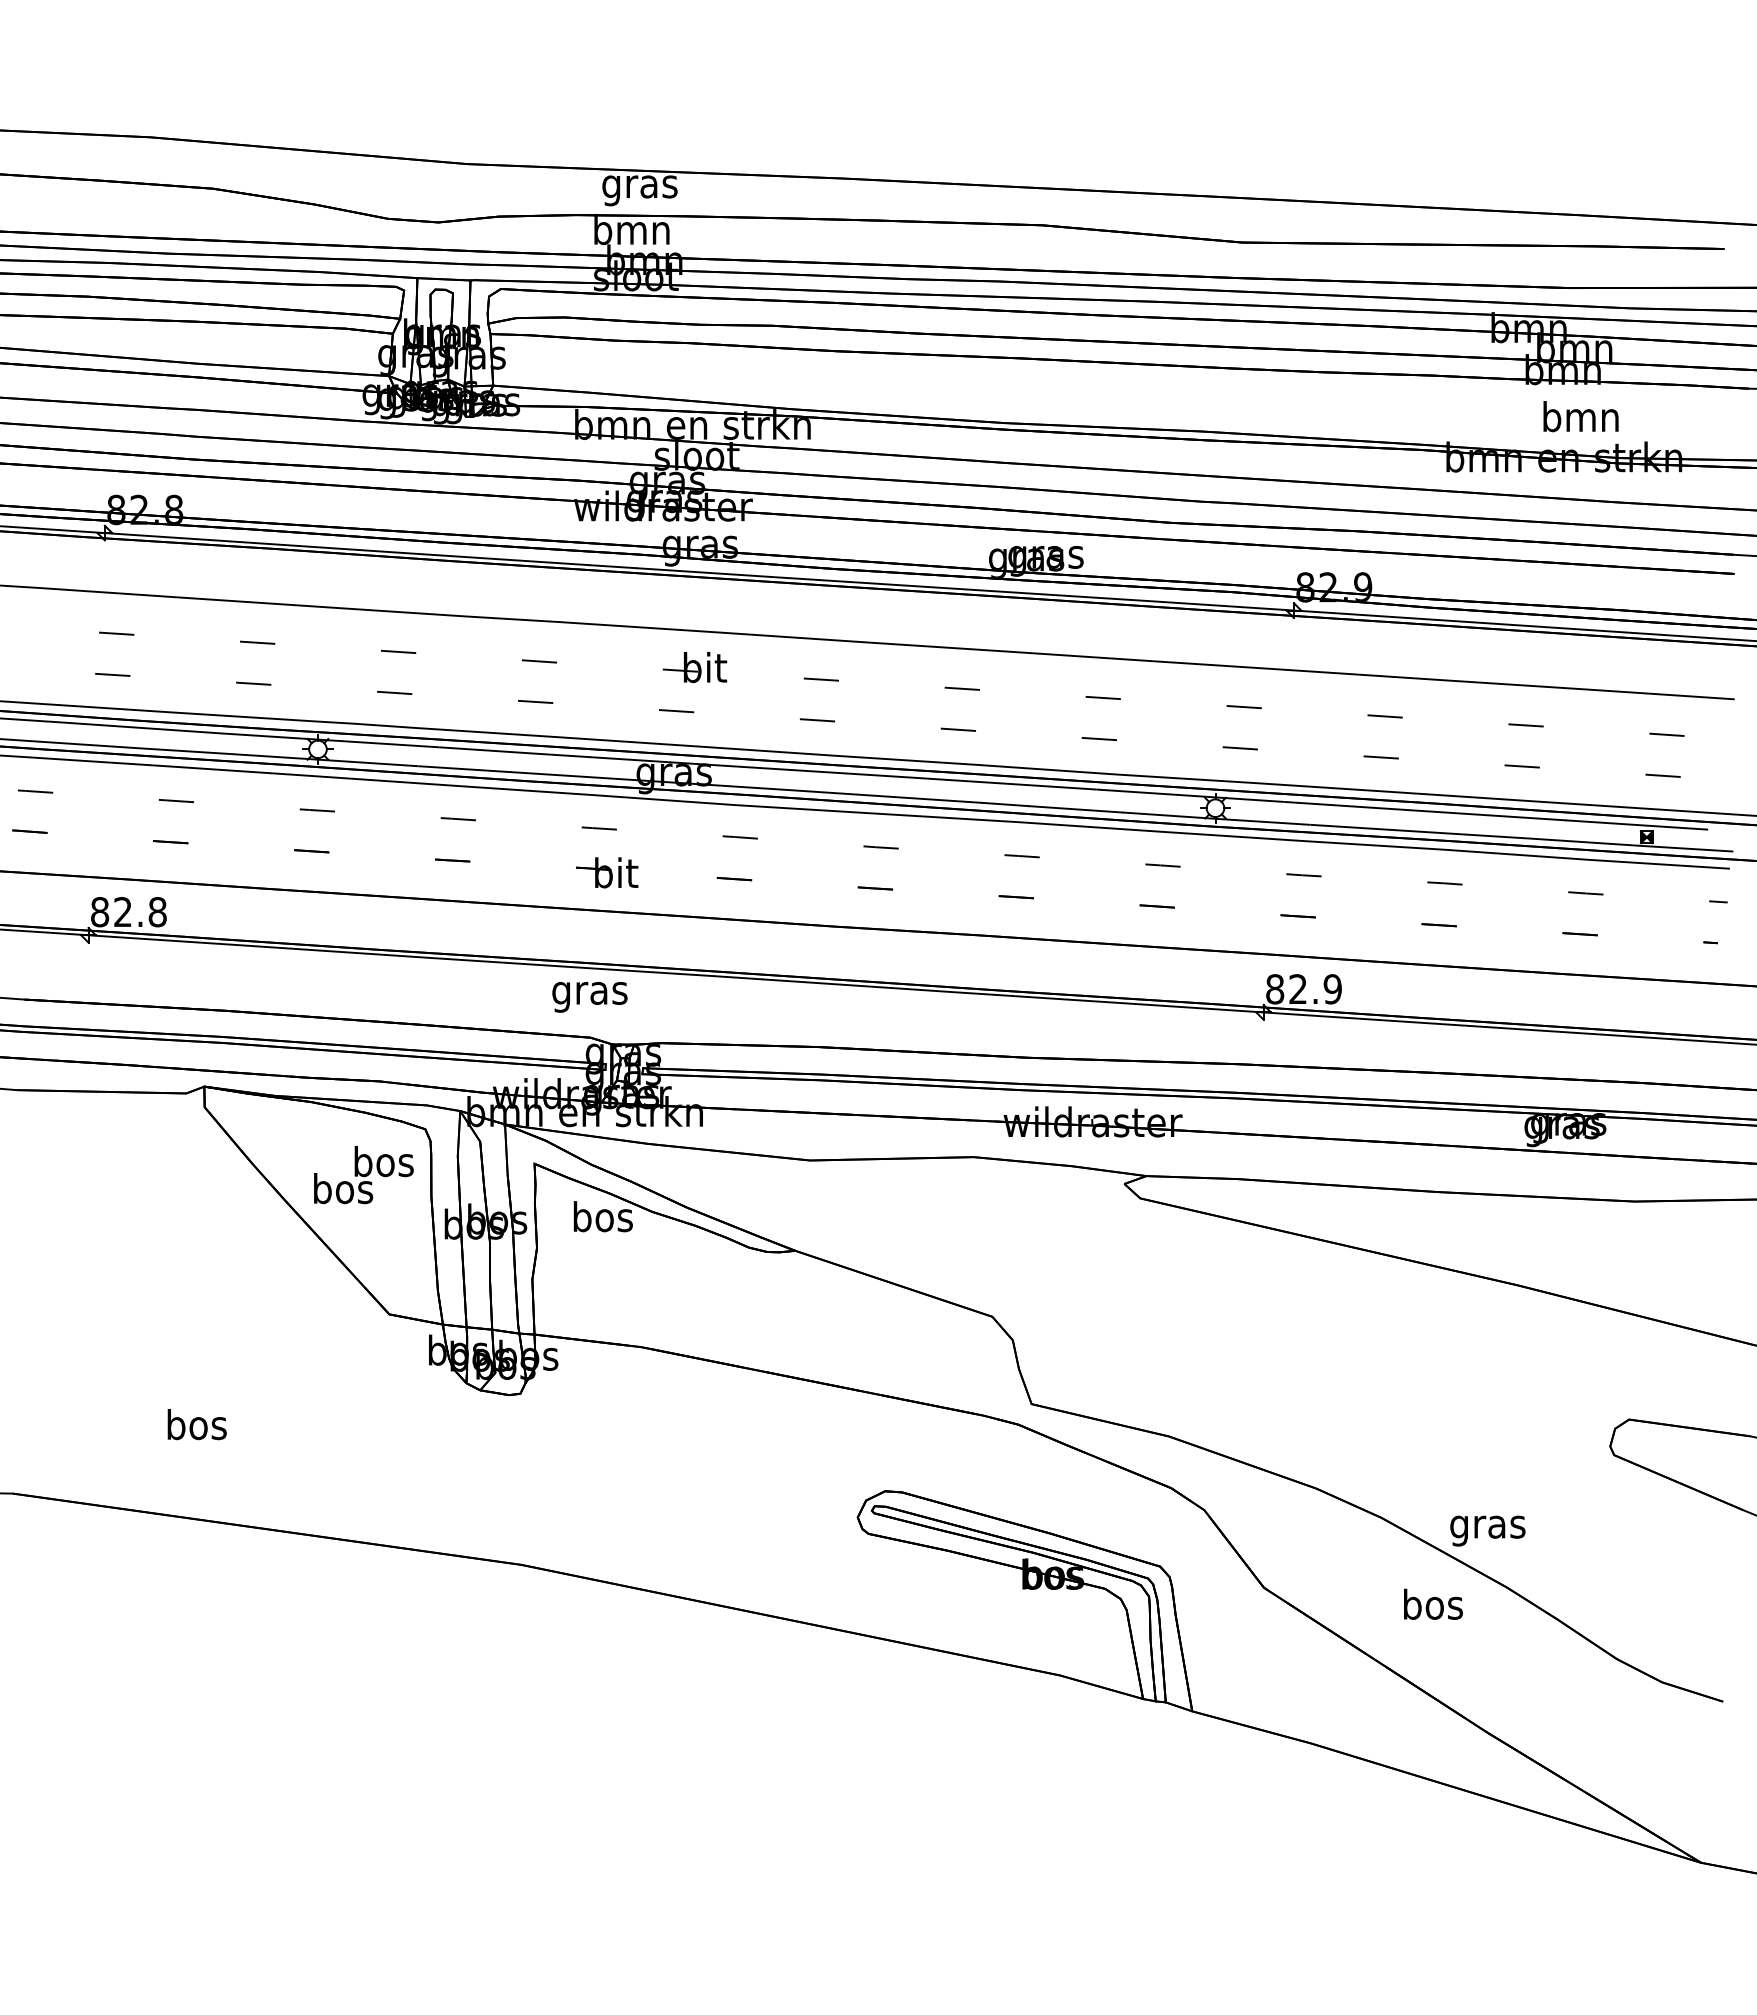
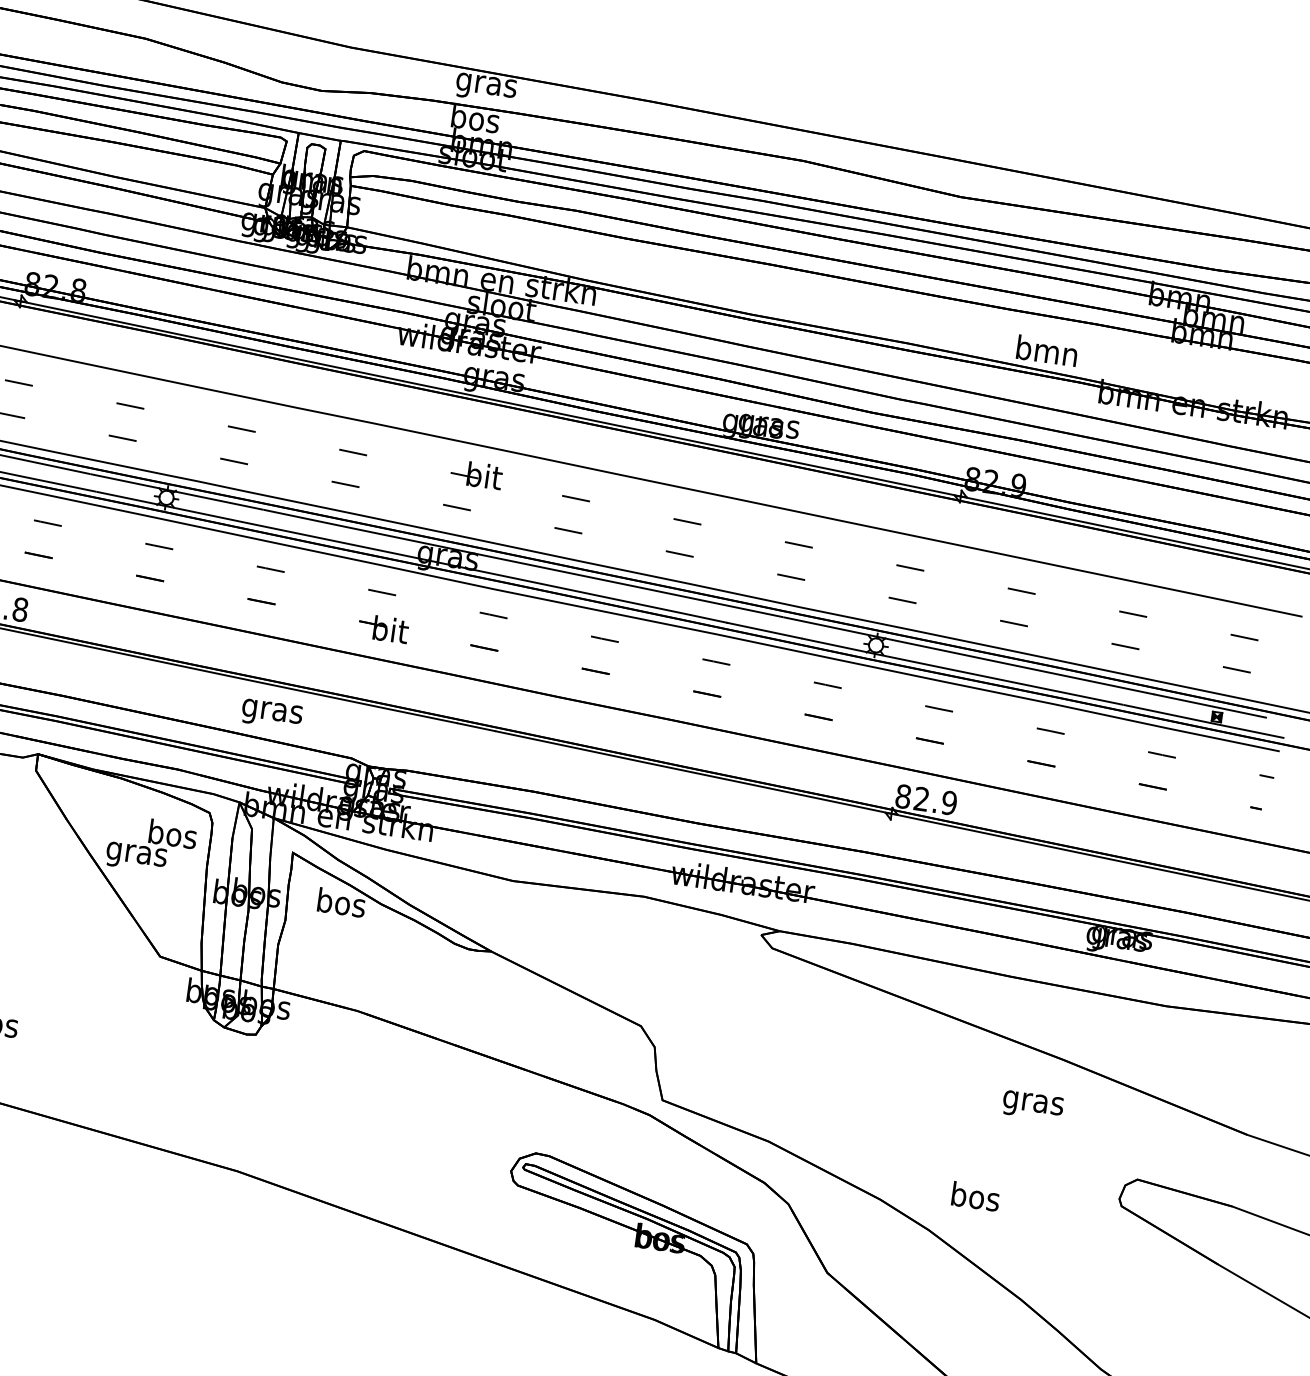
text: (631, 230) -> (474, 119), bmn -> bos
text: (1580, 416) -> (1046, 350), moved
text: (589, 997) -> (271, 714), moved
text: (342, 1192) -> (136, 854), bos -> gras
text: (1487, 1530) -> (1032, 1105), moved
text: (1433, 1603) -> (976, 1195), moved

